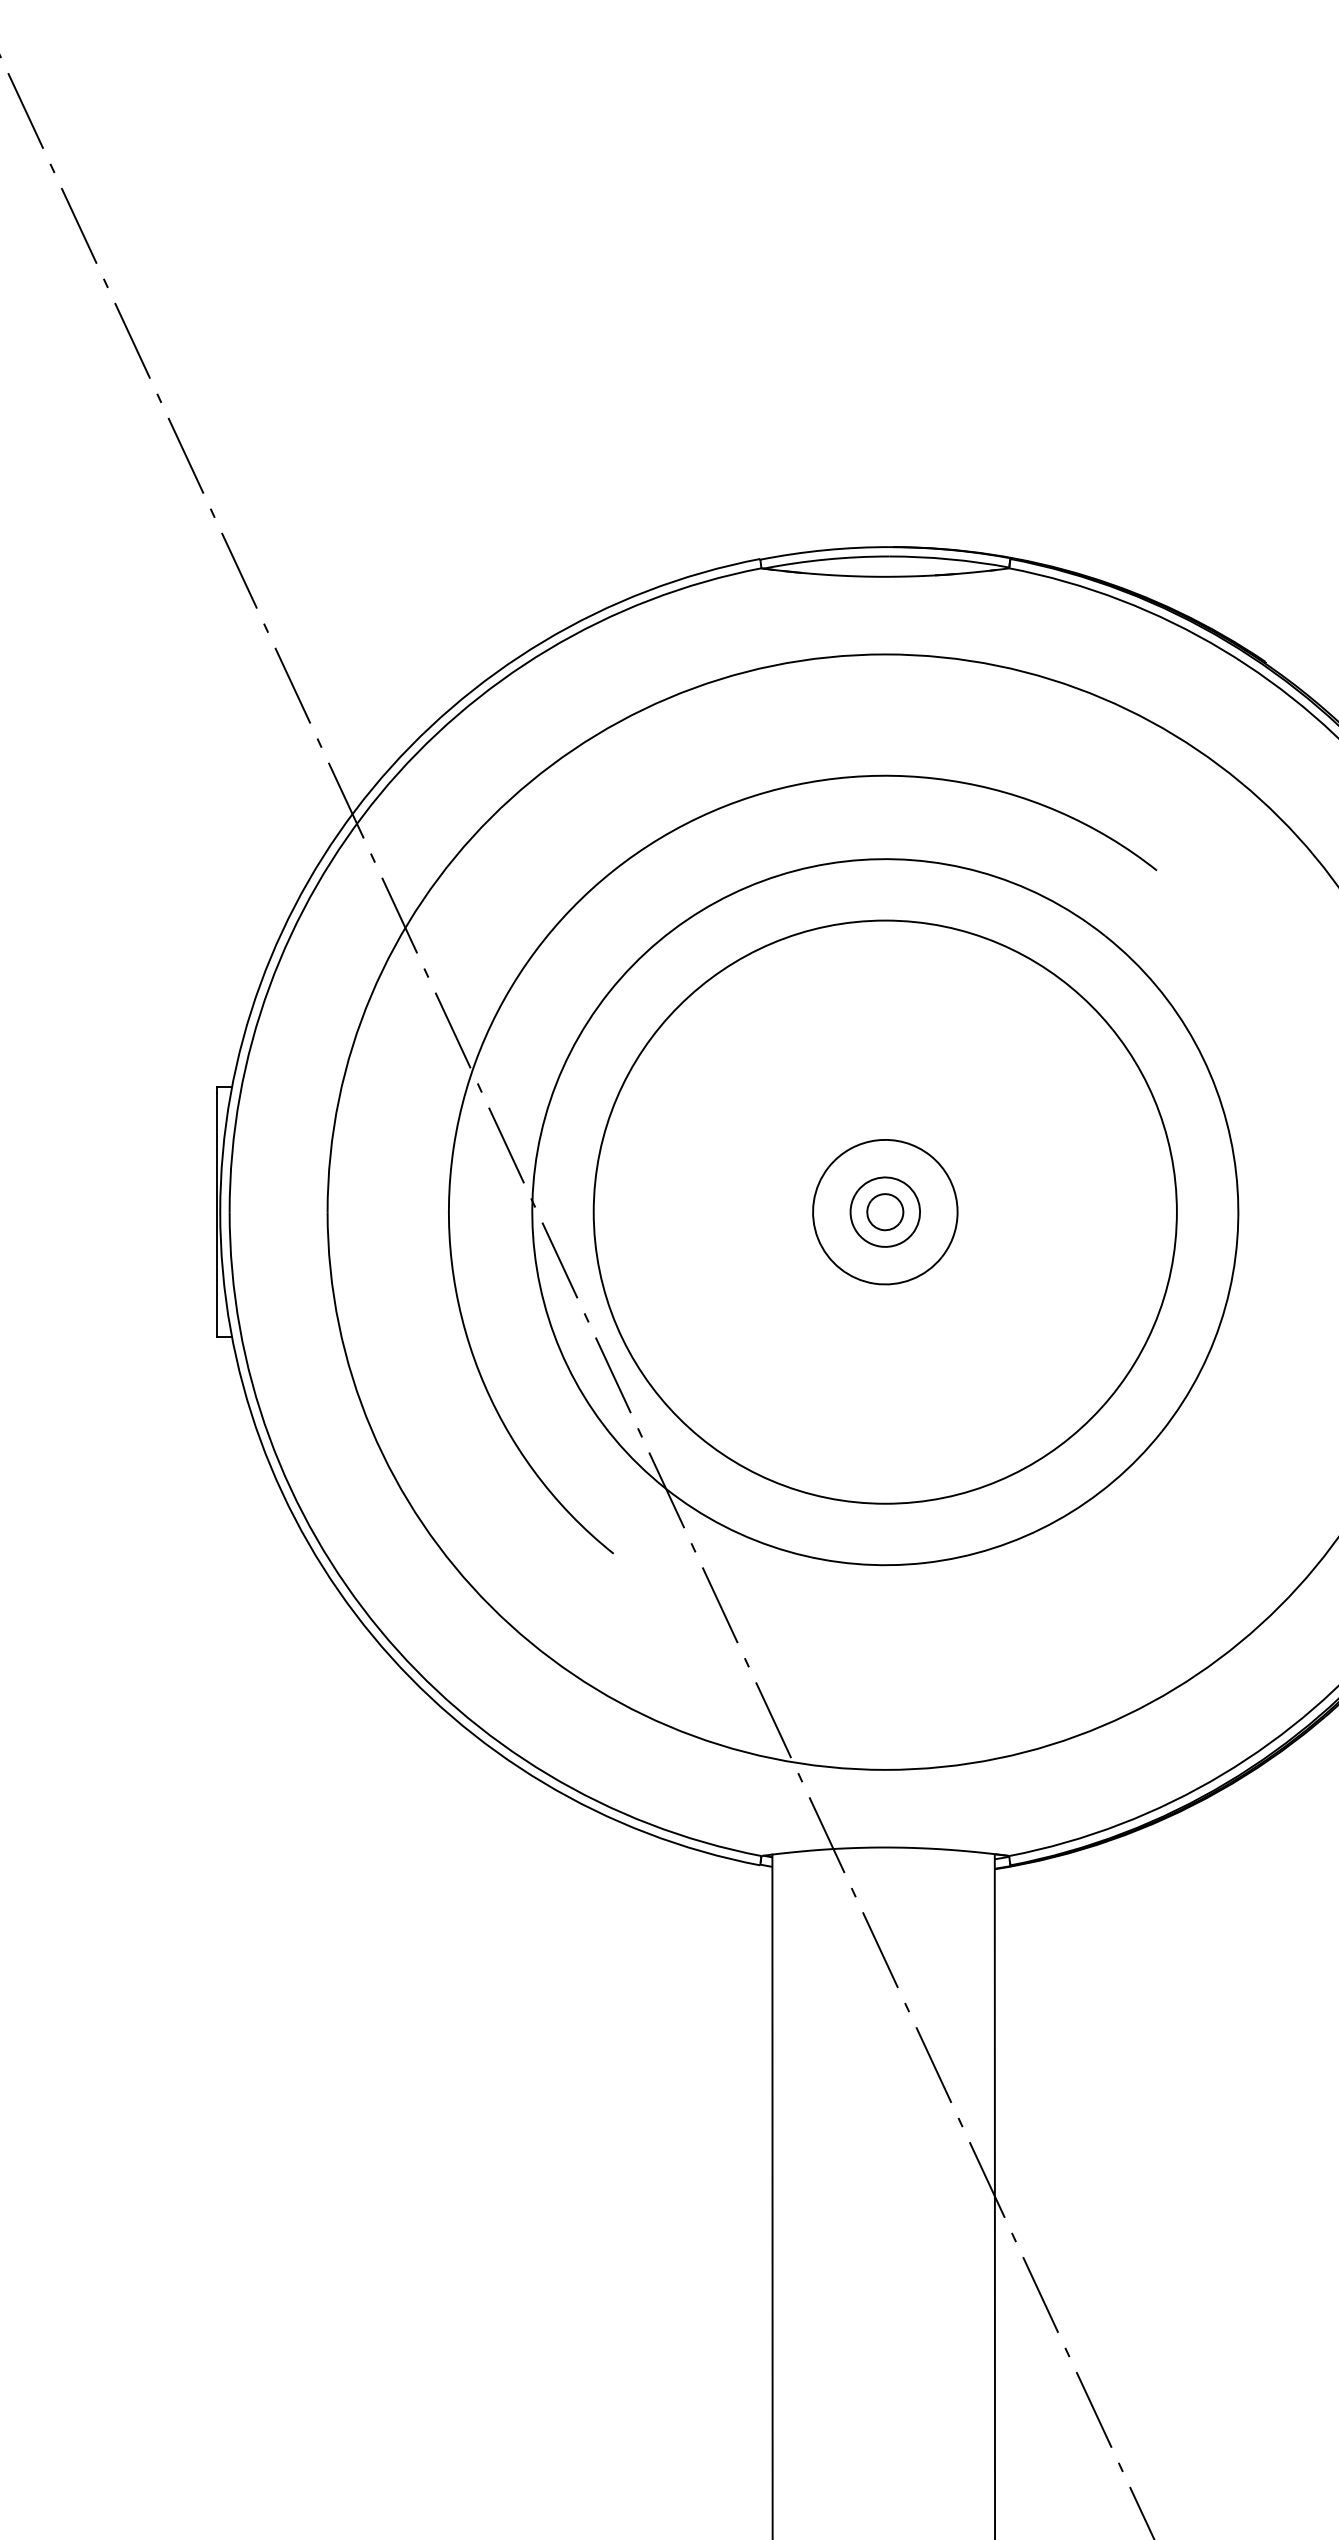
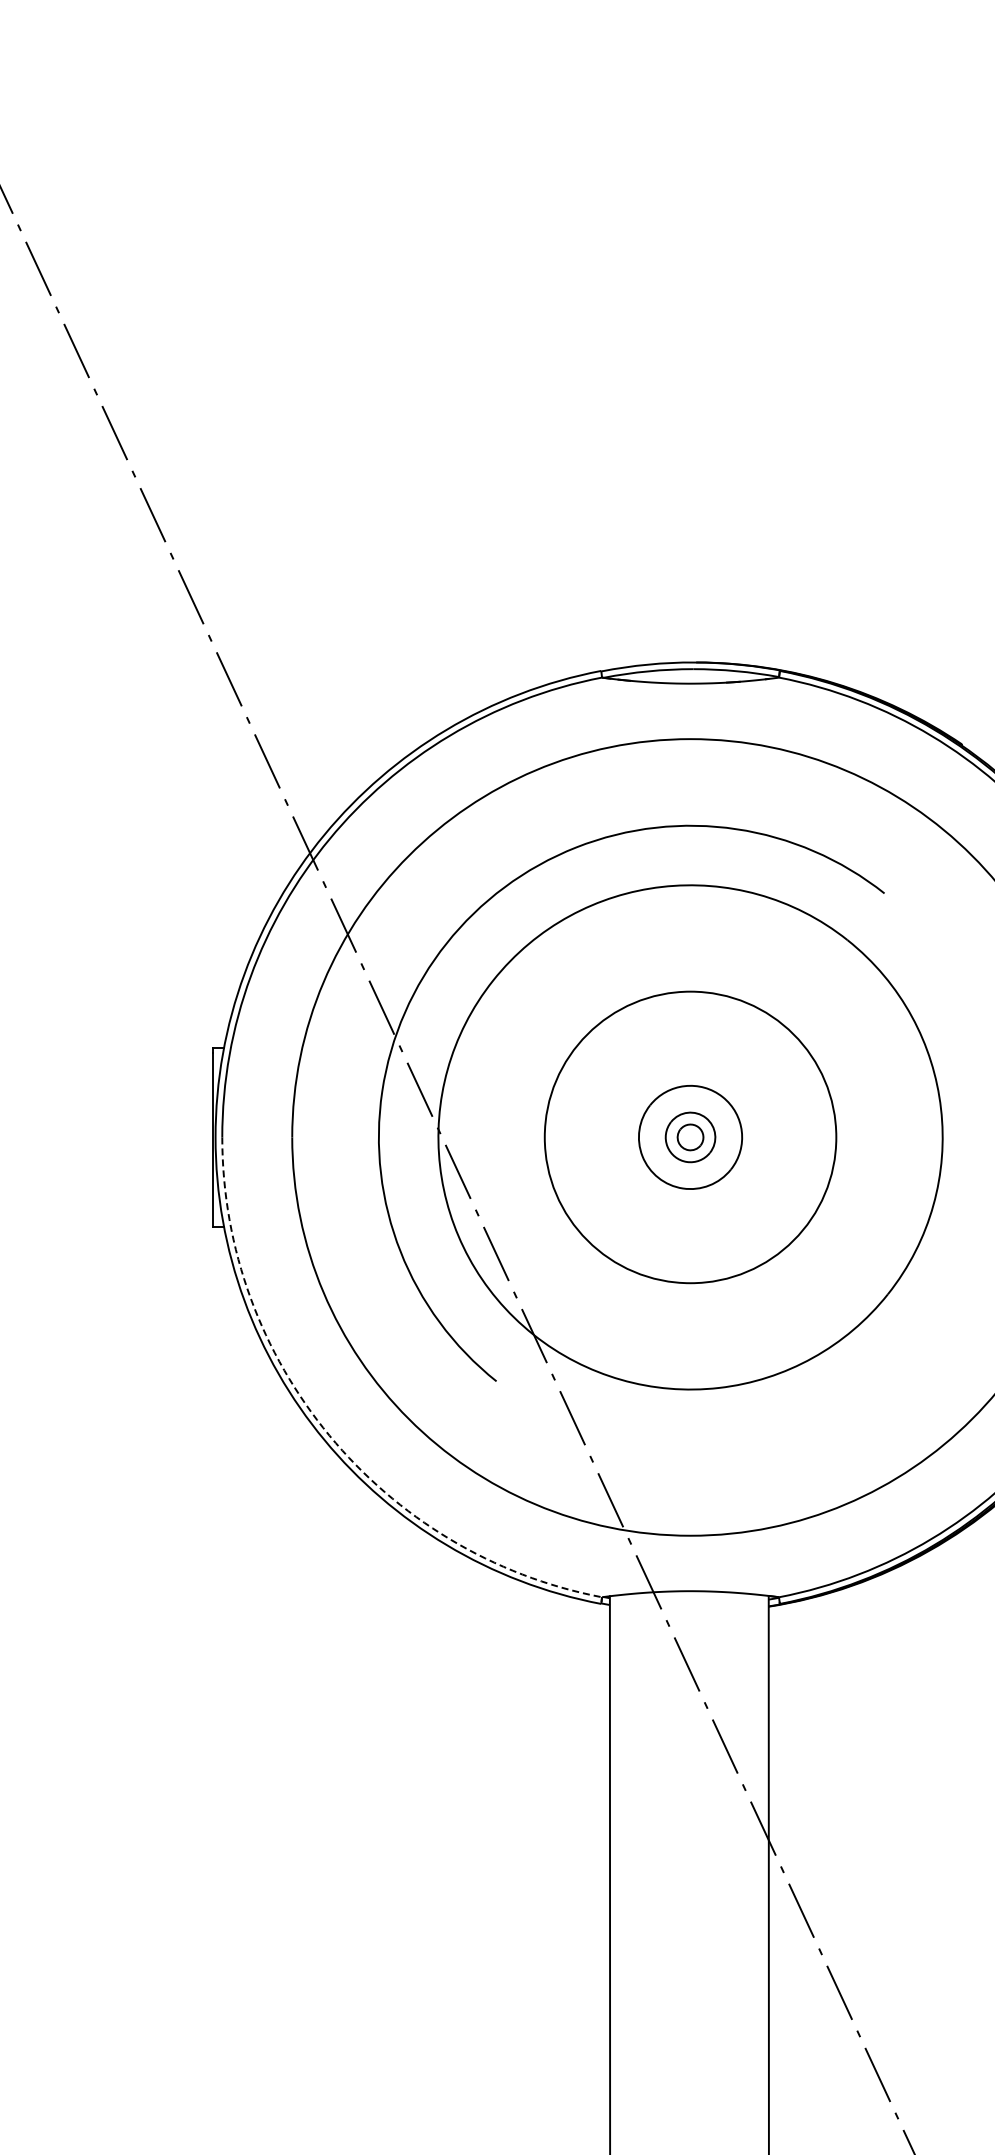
circle: (885, 1212) -> (690, 1137), size x0.7
arc: (379, 1629) -> (329, 1435), solid -> dashed

